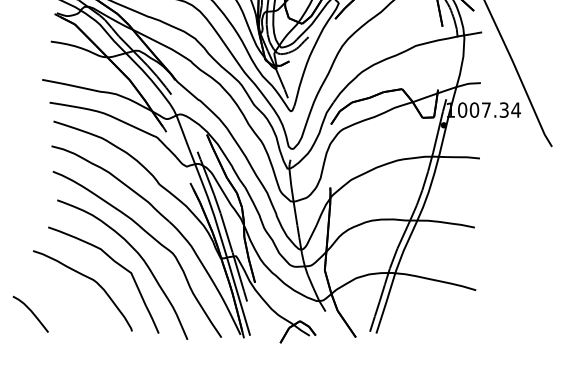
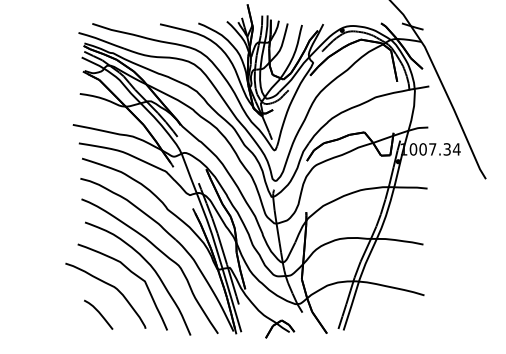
curve: (30, 312) -> (98, 313), moved

